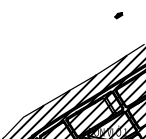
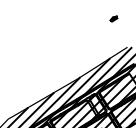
part: (118, 15) -> (113, 18), moved

